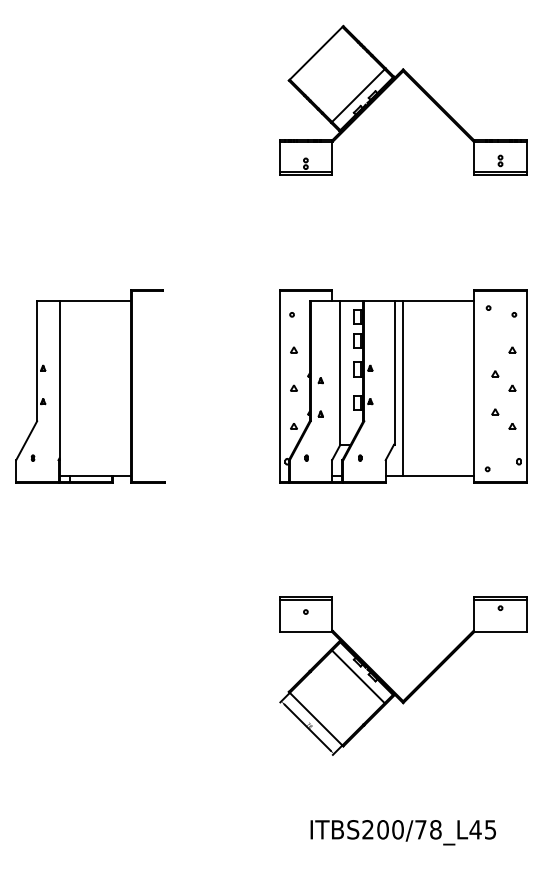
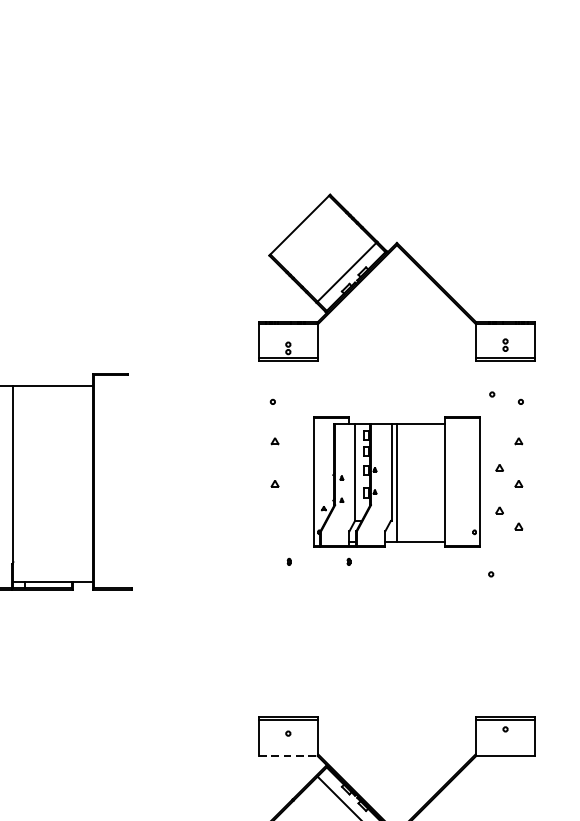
part: (390, 85) -> (382, 261), moved
part: (403, 386) -> (397, 481), size x0.6
line: (306, 632) -> (289, 756), solid -> dashed

